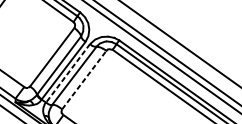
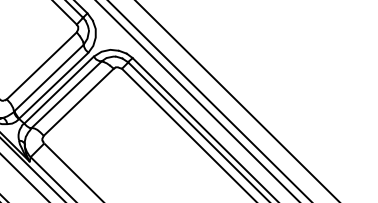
line: (67, 73) -> (58, 90), dashed -> solid
line: (84, 79) -> (79, 101), dashed -> solid

